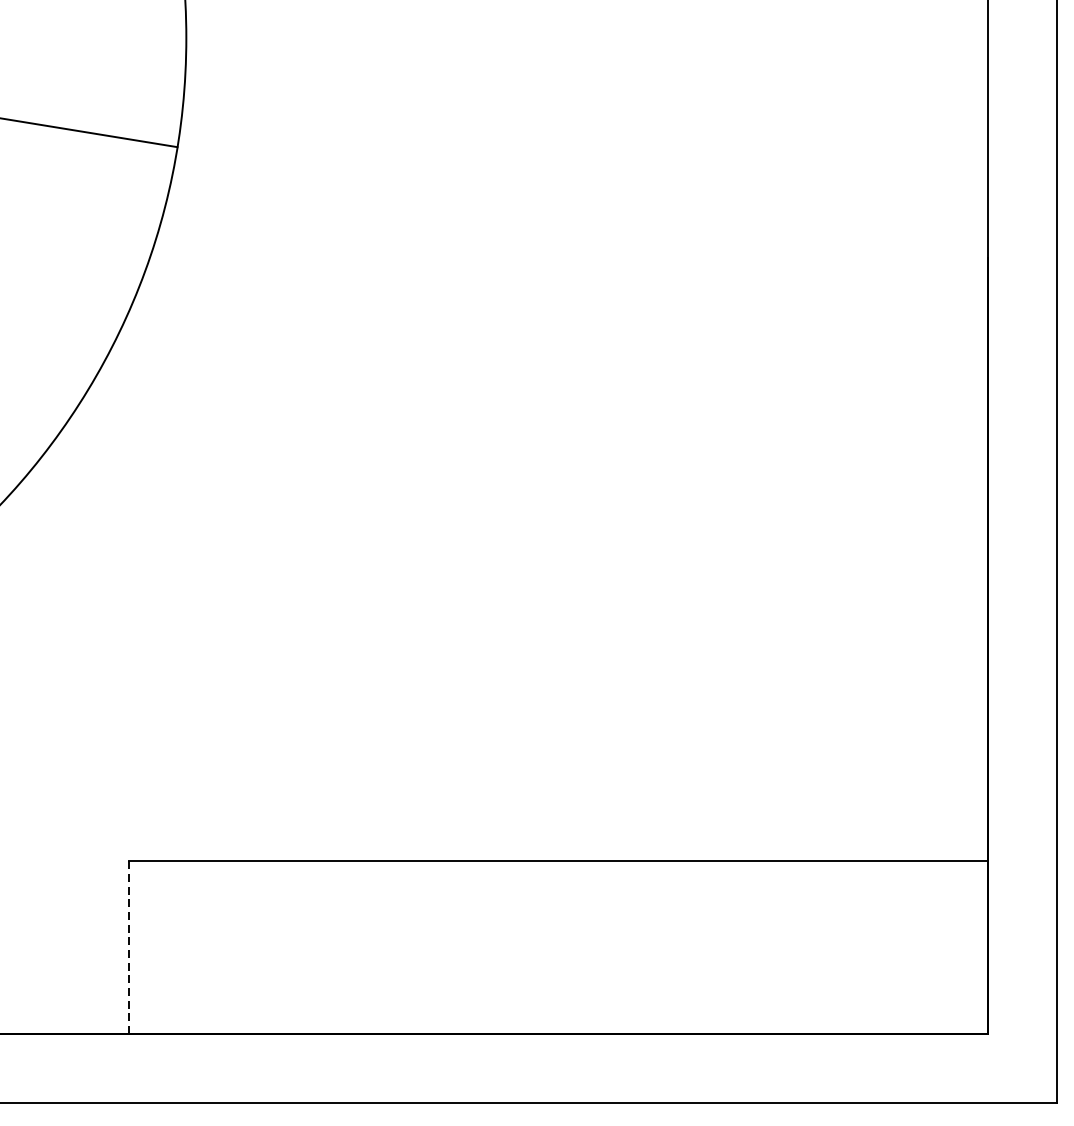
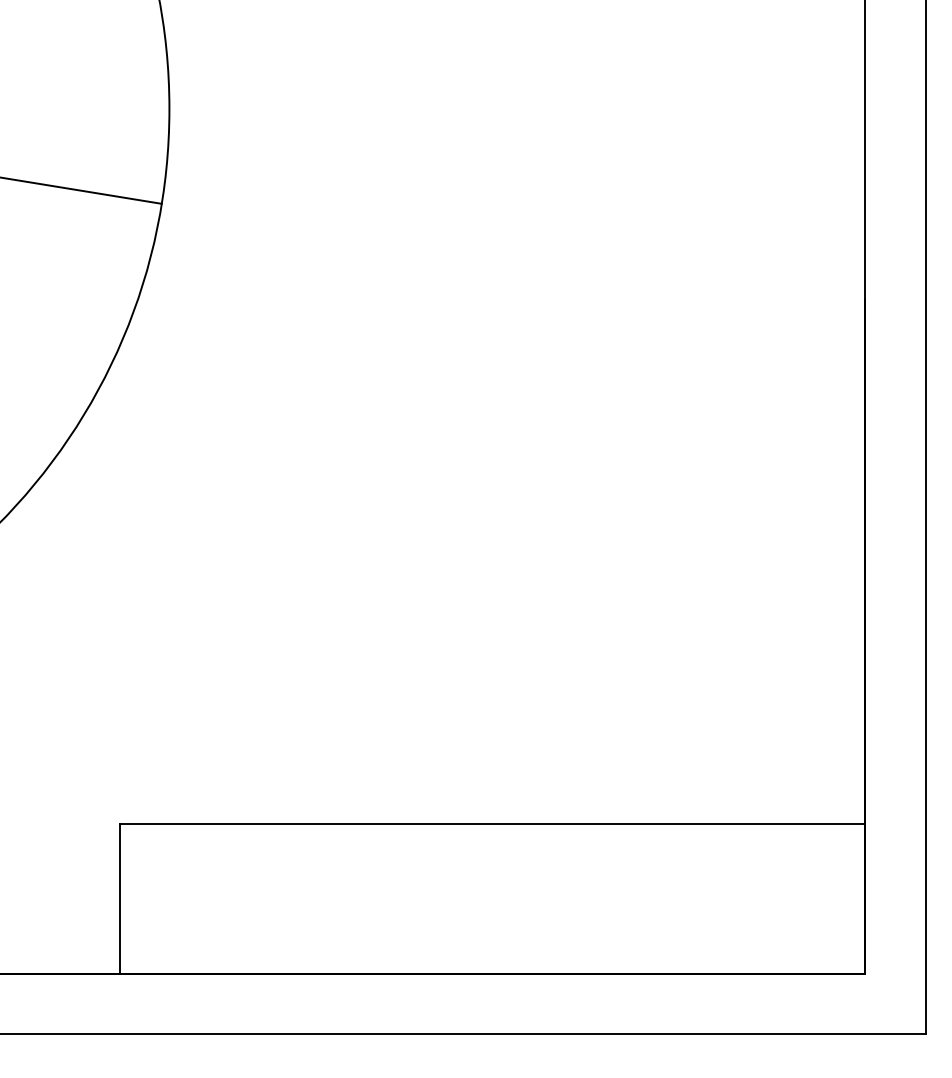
line: (128, 947) -> (119, 899), dashed -> solid

